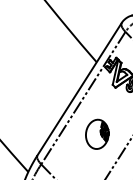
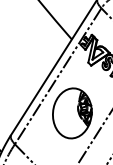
part: (97, 134) -> (72, 113), size x1.67

